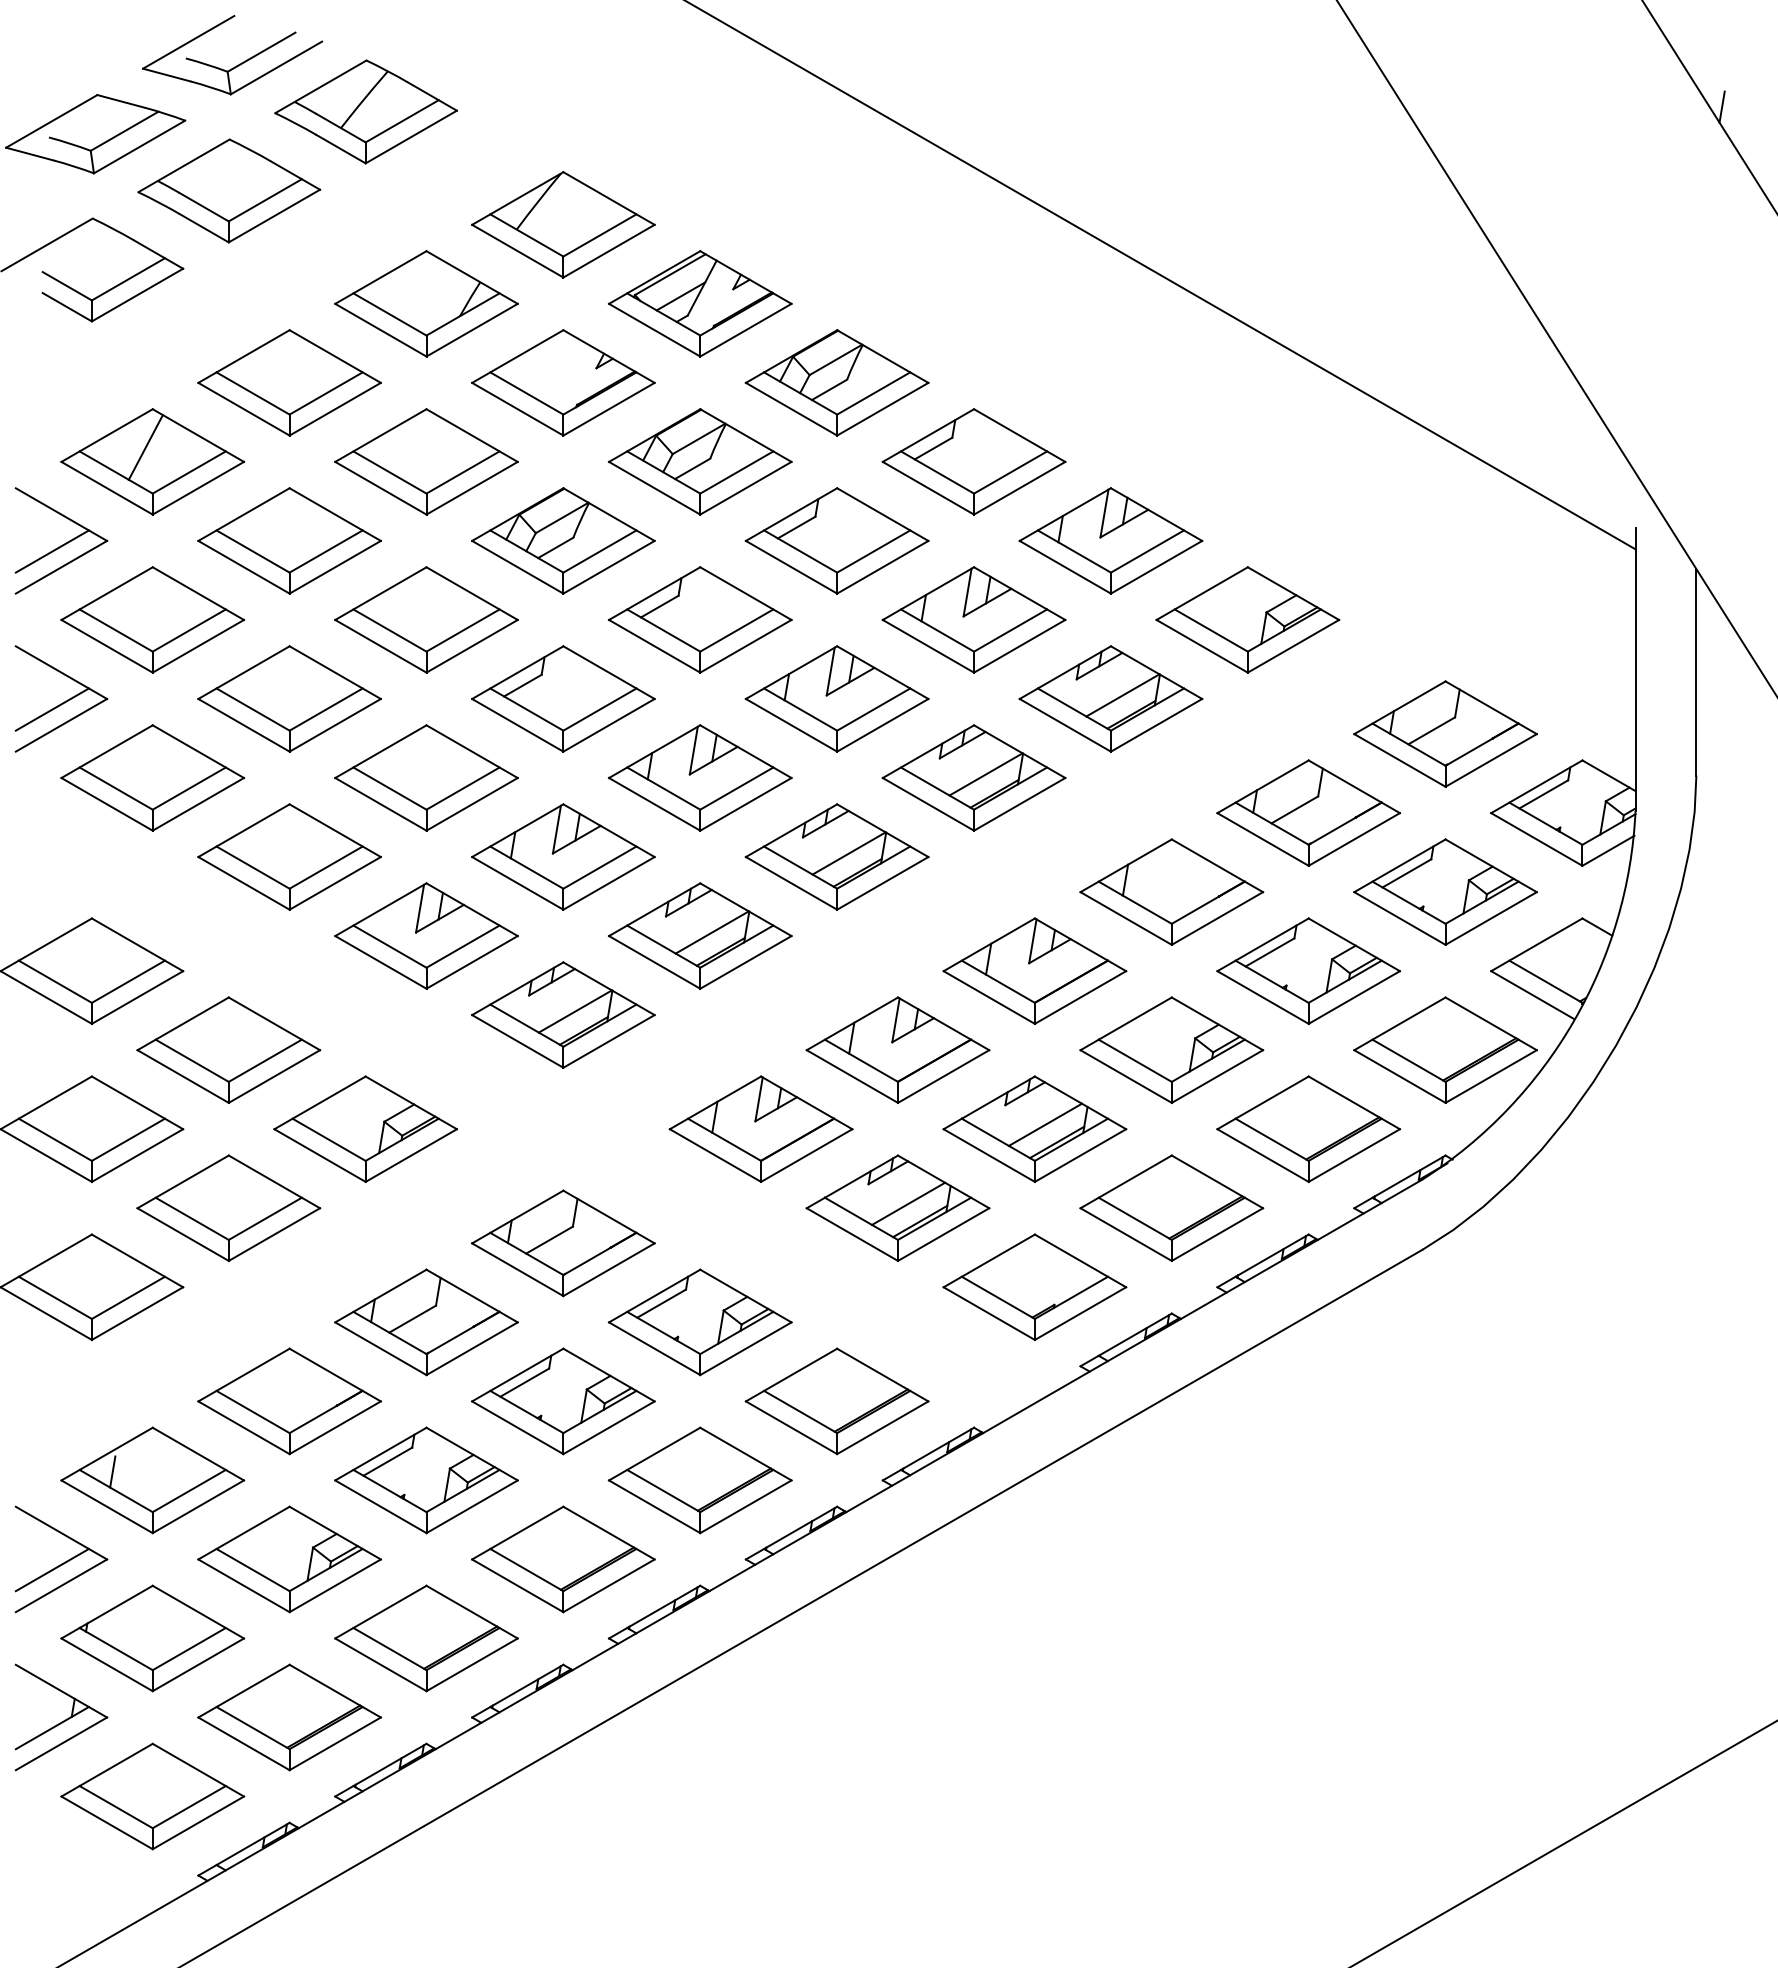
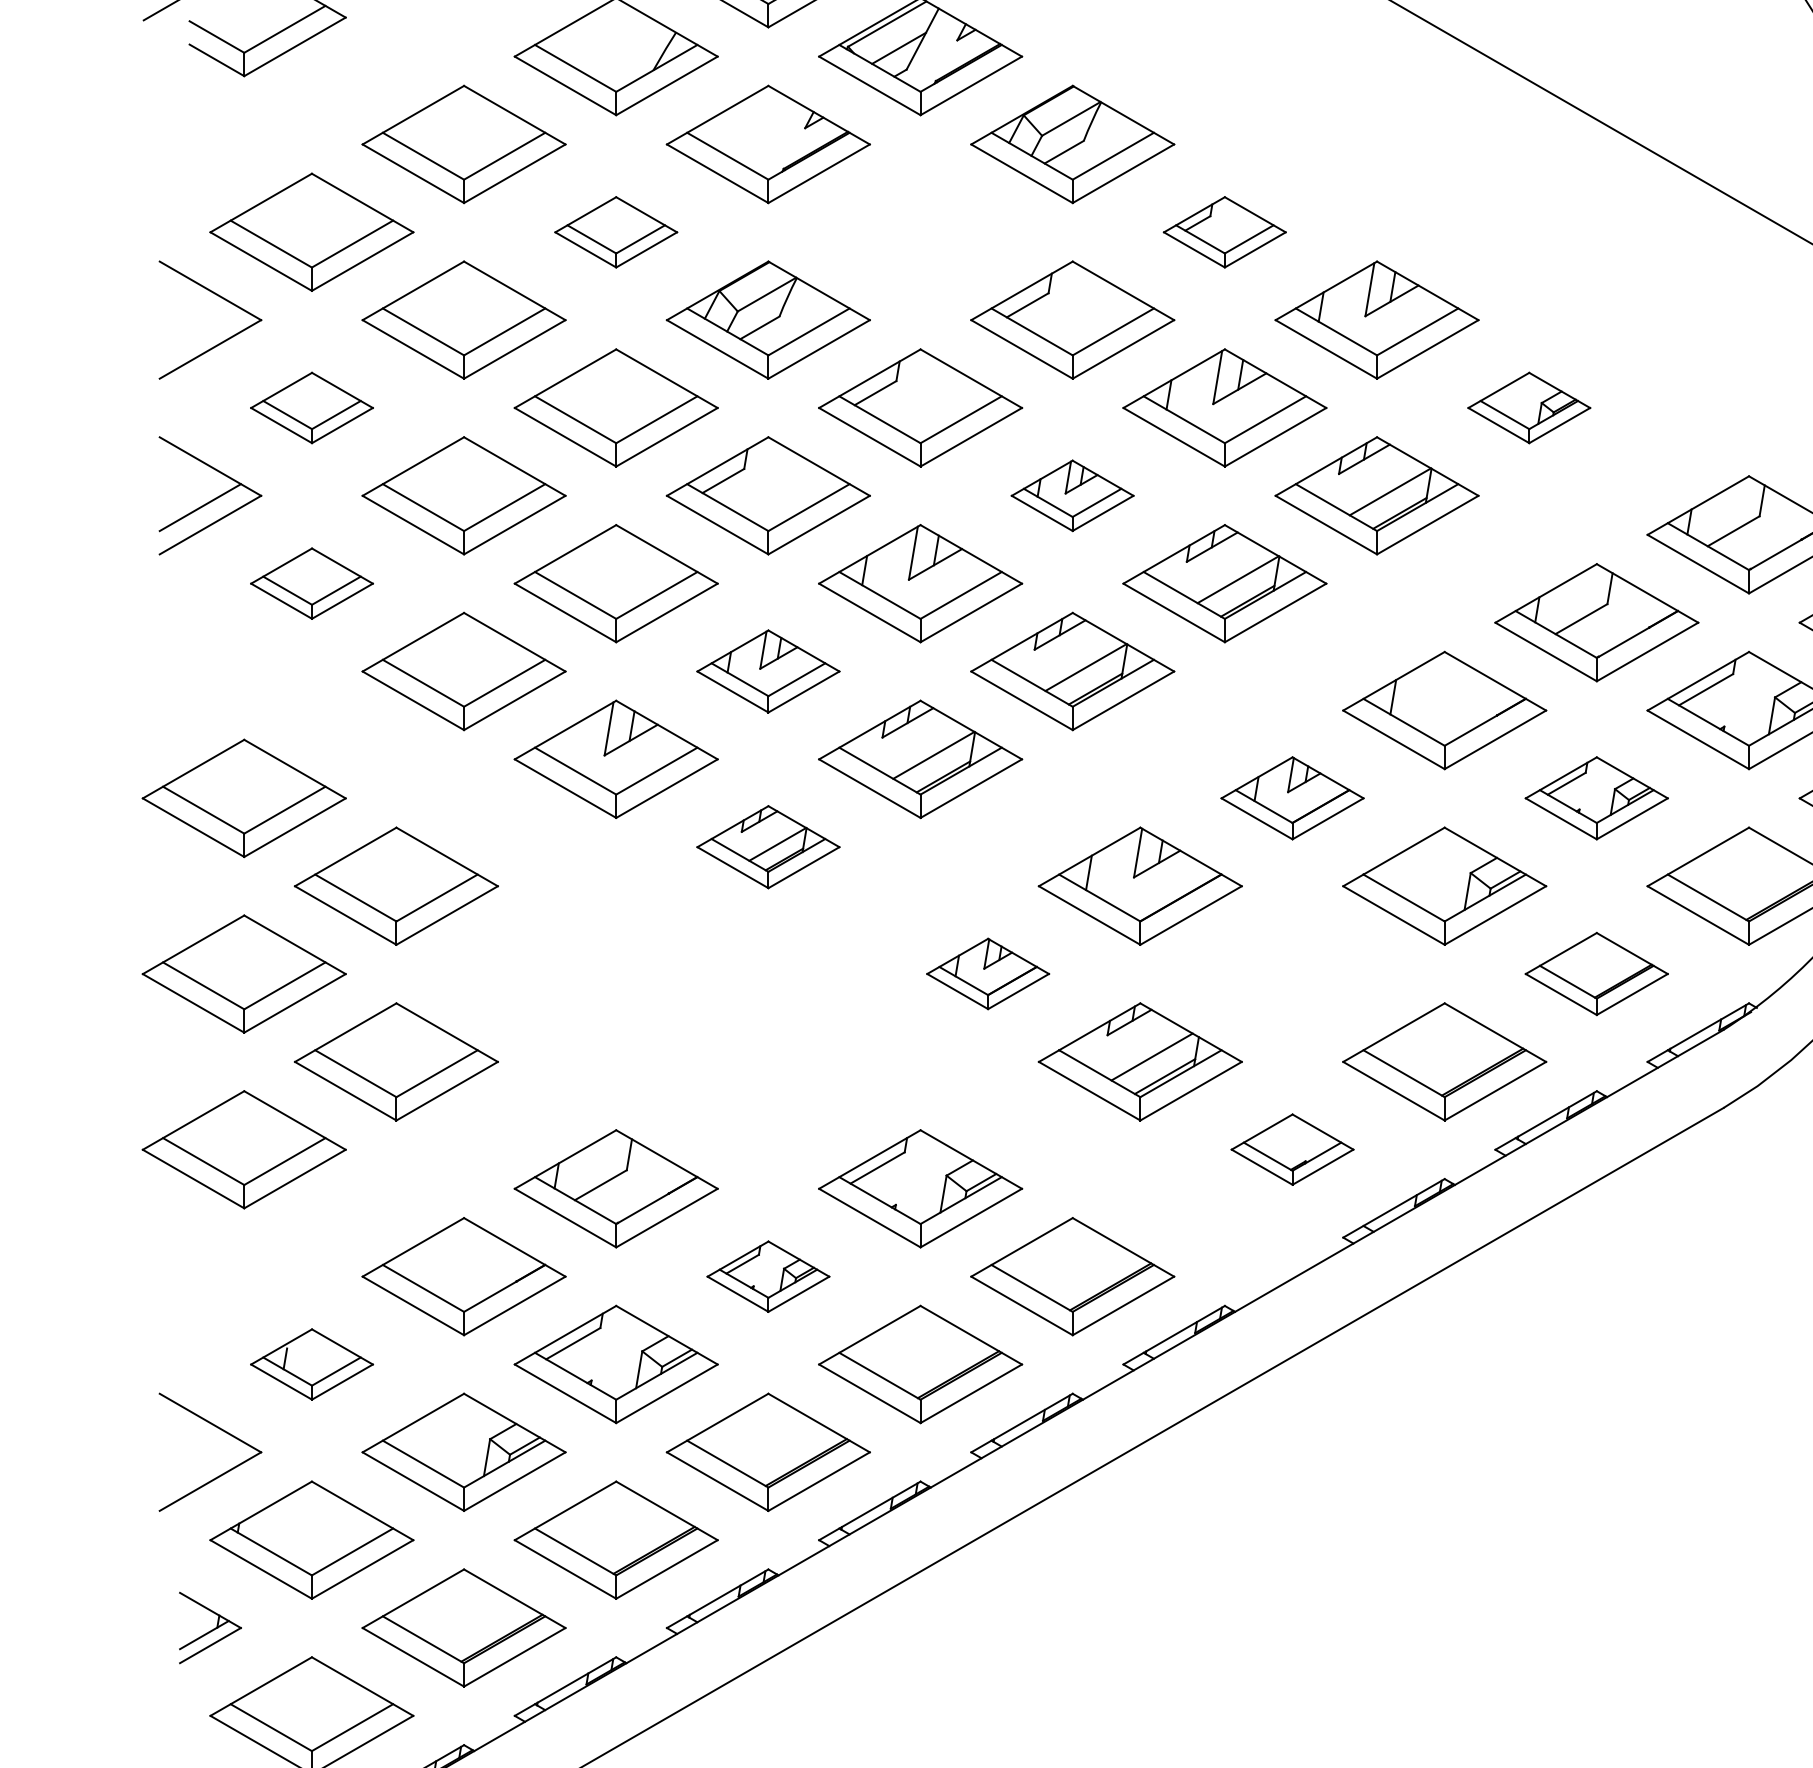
line: (145, 447) -> (303, 216), removed
part: (426, 461) -> (616, 231), size x0.6
part: (700, 461) -> (920, 231), removed
part: (973, 461) -> (1224, 231), size x0.6
line: (51, 551) -> (199, 331), removed
part: (152, 619) -> (311, 407), size x0.6
part: (1247, 619) -> (1528, 407), size x0.6
part: (836, 698) -> (1071, 495), size x0.6
part: (152, 777) -> (311, 583), size x0.6
part: (563, 856) -> (768, 670), size x0.7
part: (1034, 970) -> (1292, 797), size x0.7
part: (1308, 970) -> (1596, 797), size x0.7
part: (563, 1014) -> (768, 846), size x0.7
part: (365, 1128) -> (548, 973), removed
part: (760, 1128) -> (987, 973), size x0.6
part: (1034, 1128) -> (1292, 973), removed
part: (1308, 1128) -> (1596, 973), size x0.7
part: (563, 1243) -> (768, 1101), removed
part: (1034, 1286) -> (1292, 1148), size x0.6
part: (563, 1401) -> (768, 1276), size x0.6
part: (152, 1480) -> (311, 1364), size x0.6
line: (51, 1569) -> (199, 1463), removed
part: (61, 1717) -> (210, 1628), size x0.6

